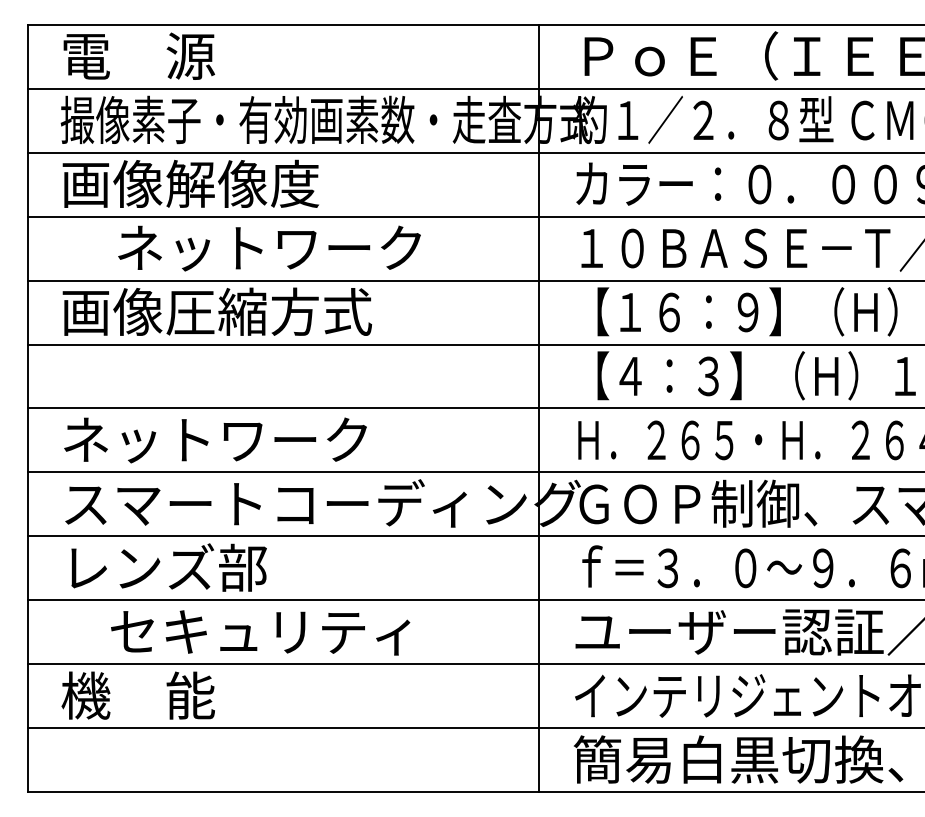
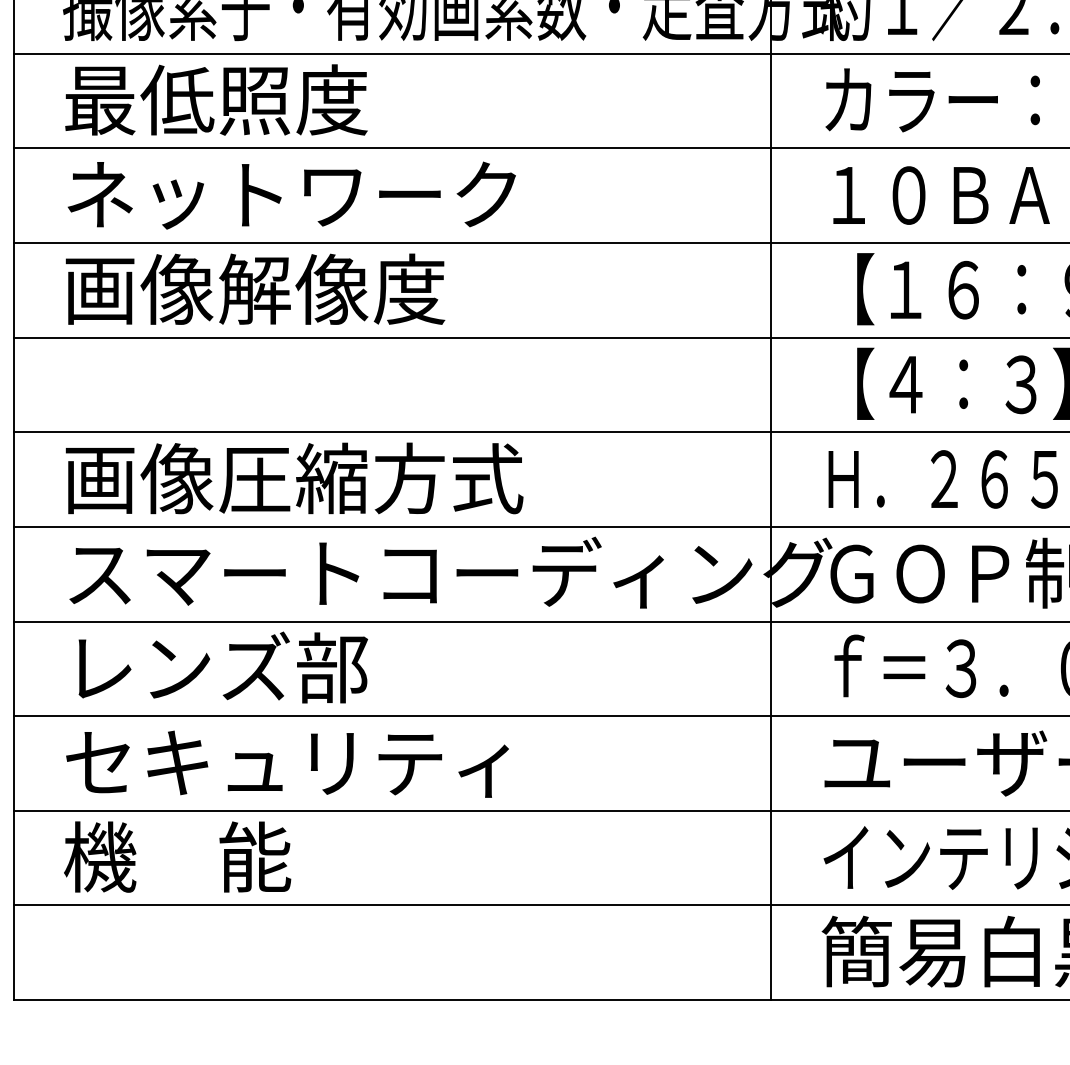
text: (190, 183) -> (254, 99), 画像解像度 -> 最低照度
text: (269, 248) -> (291, 195), moved
text: (269, 311) -> (371, 288), 画像圧縮方式 -> 画像解像度
text: (217, 439) -> (294, 478), ネットワーク -> 画像圧縮方式
text: (260, 632) -> (287, 763), moved

